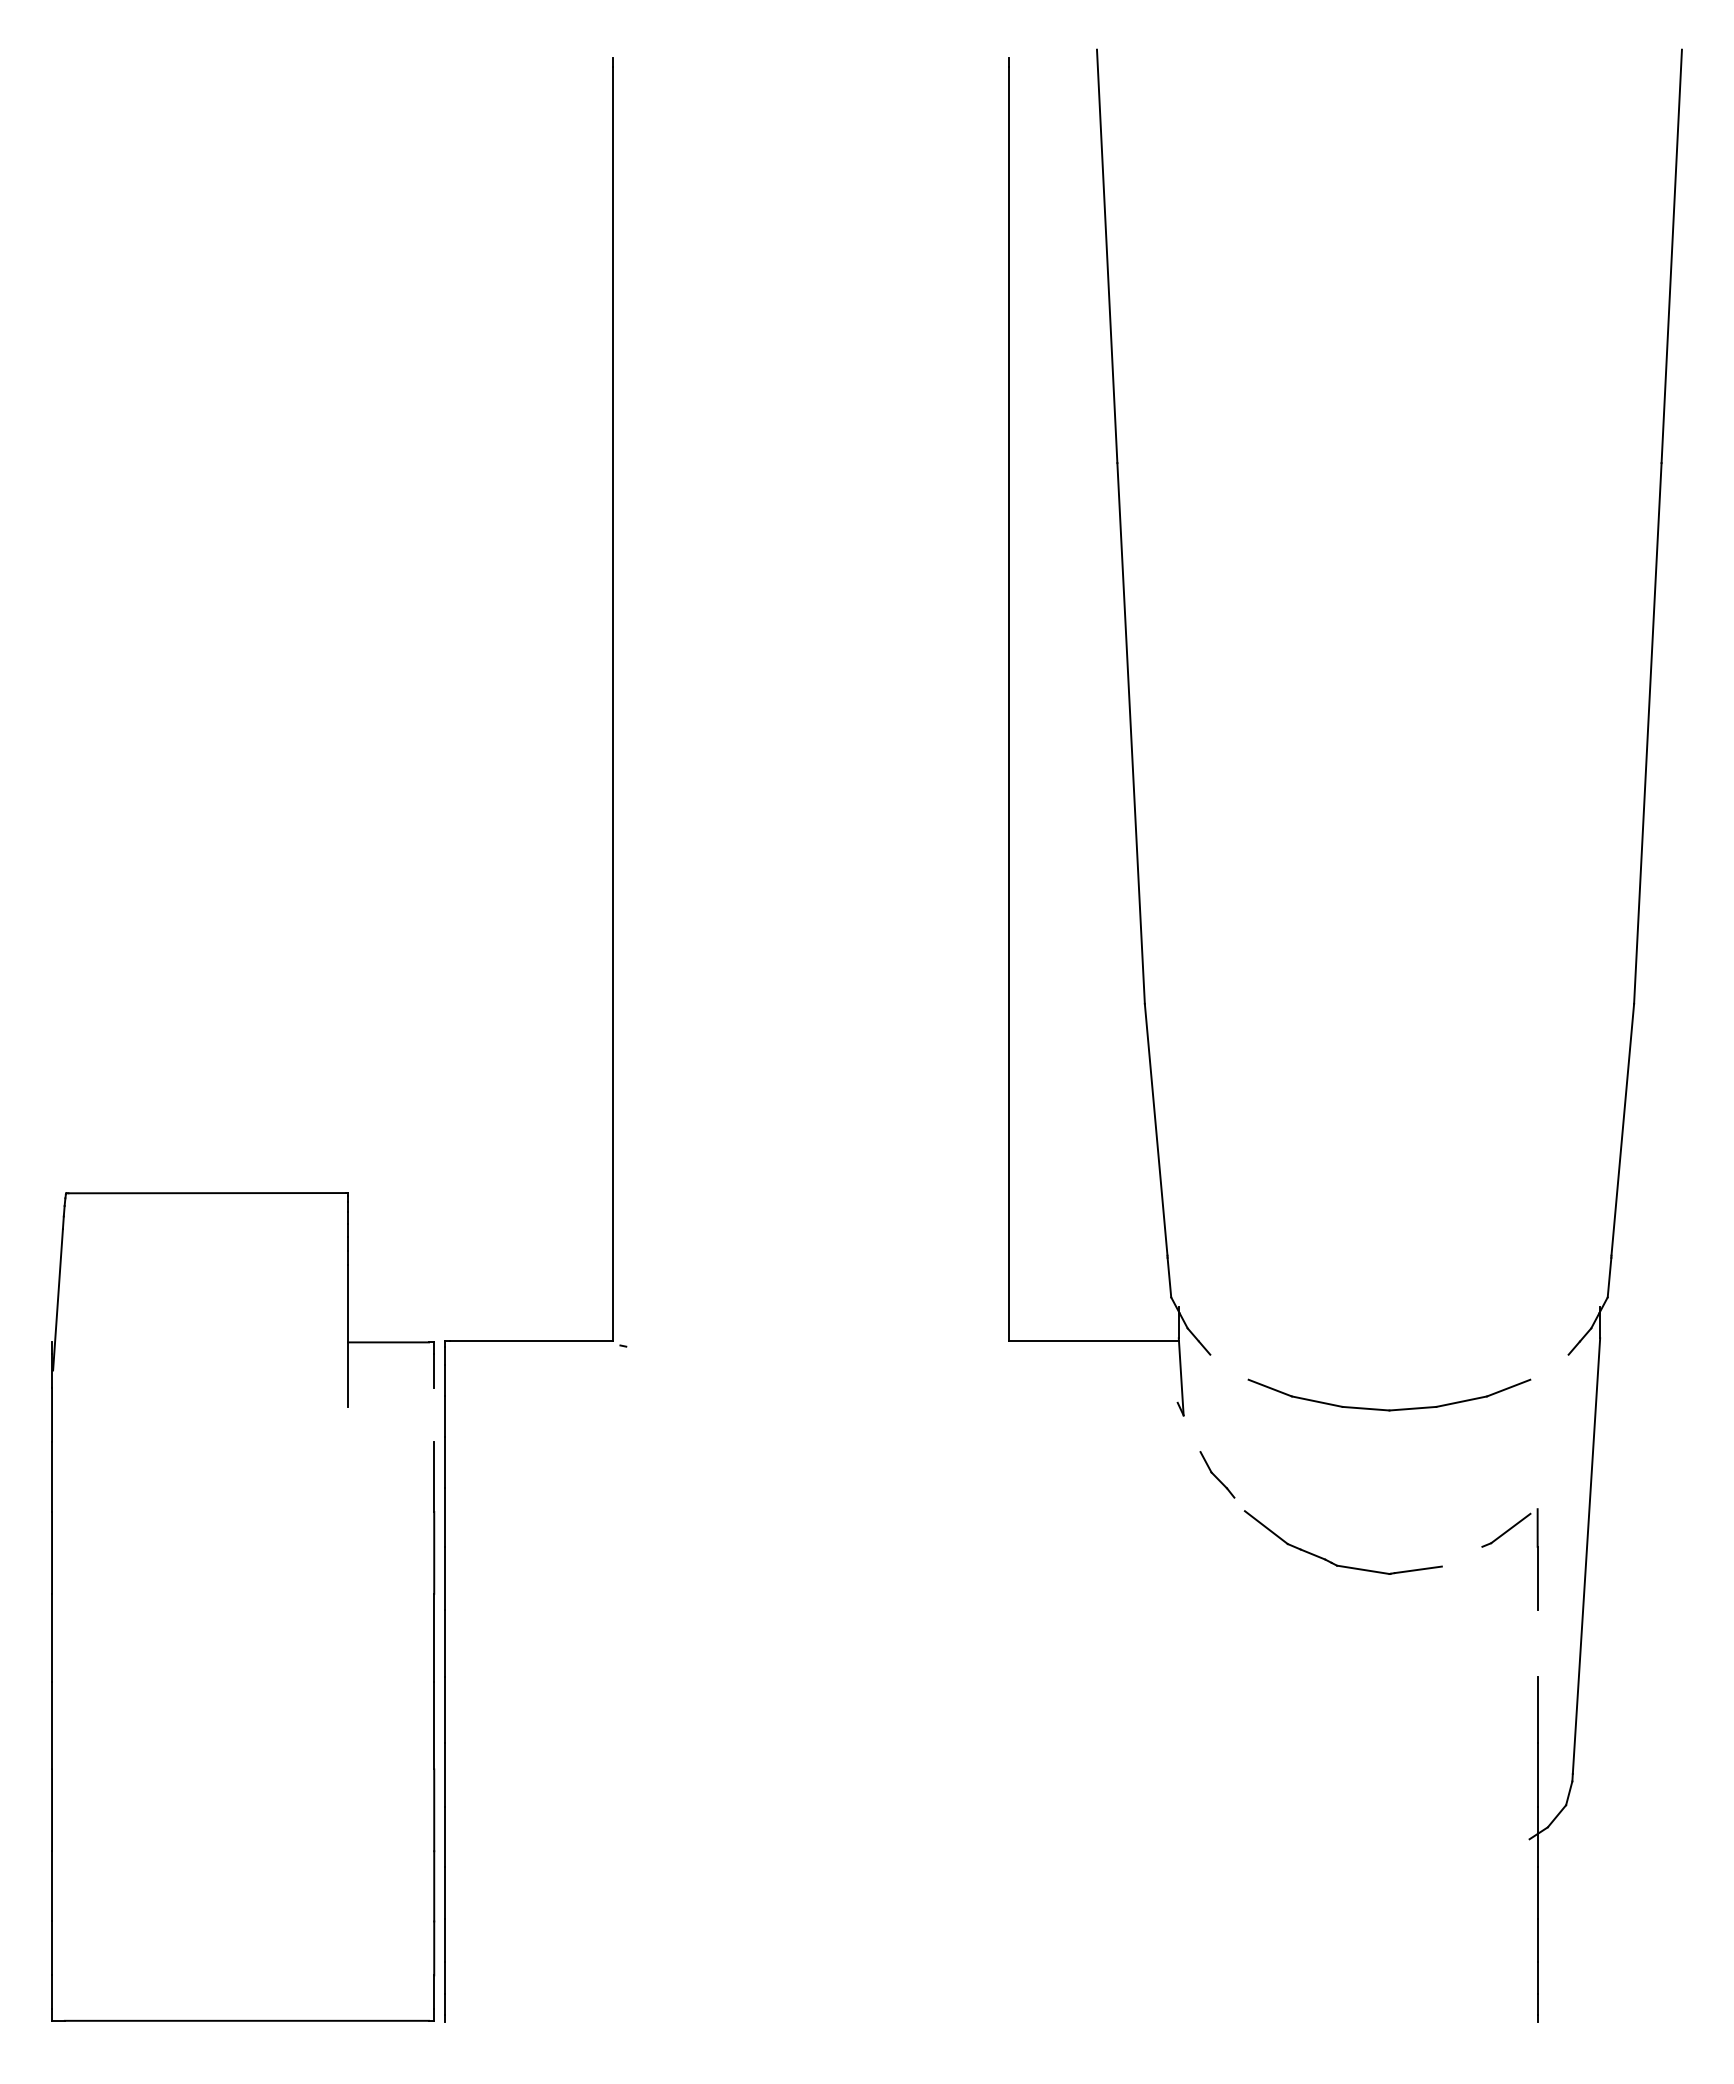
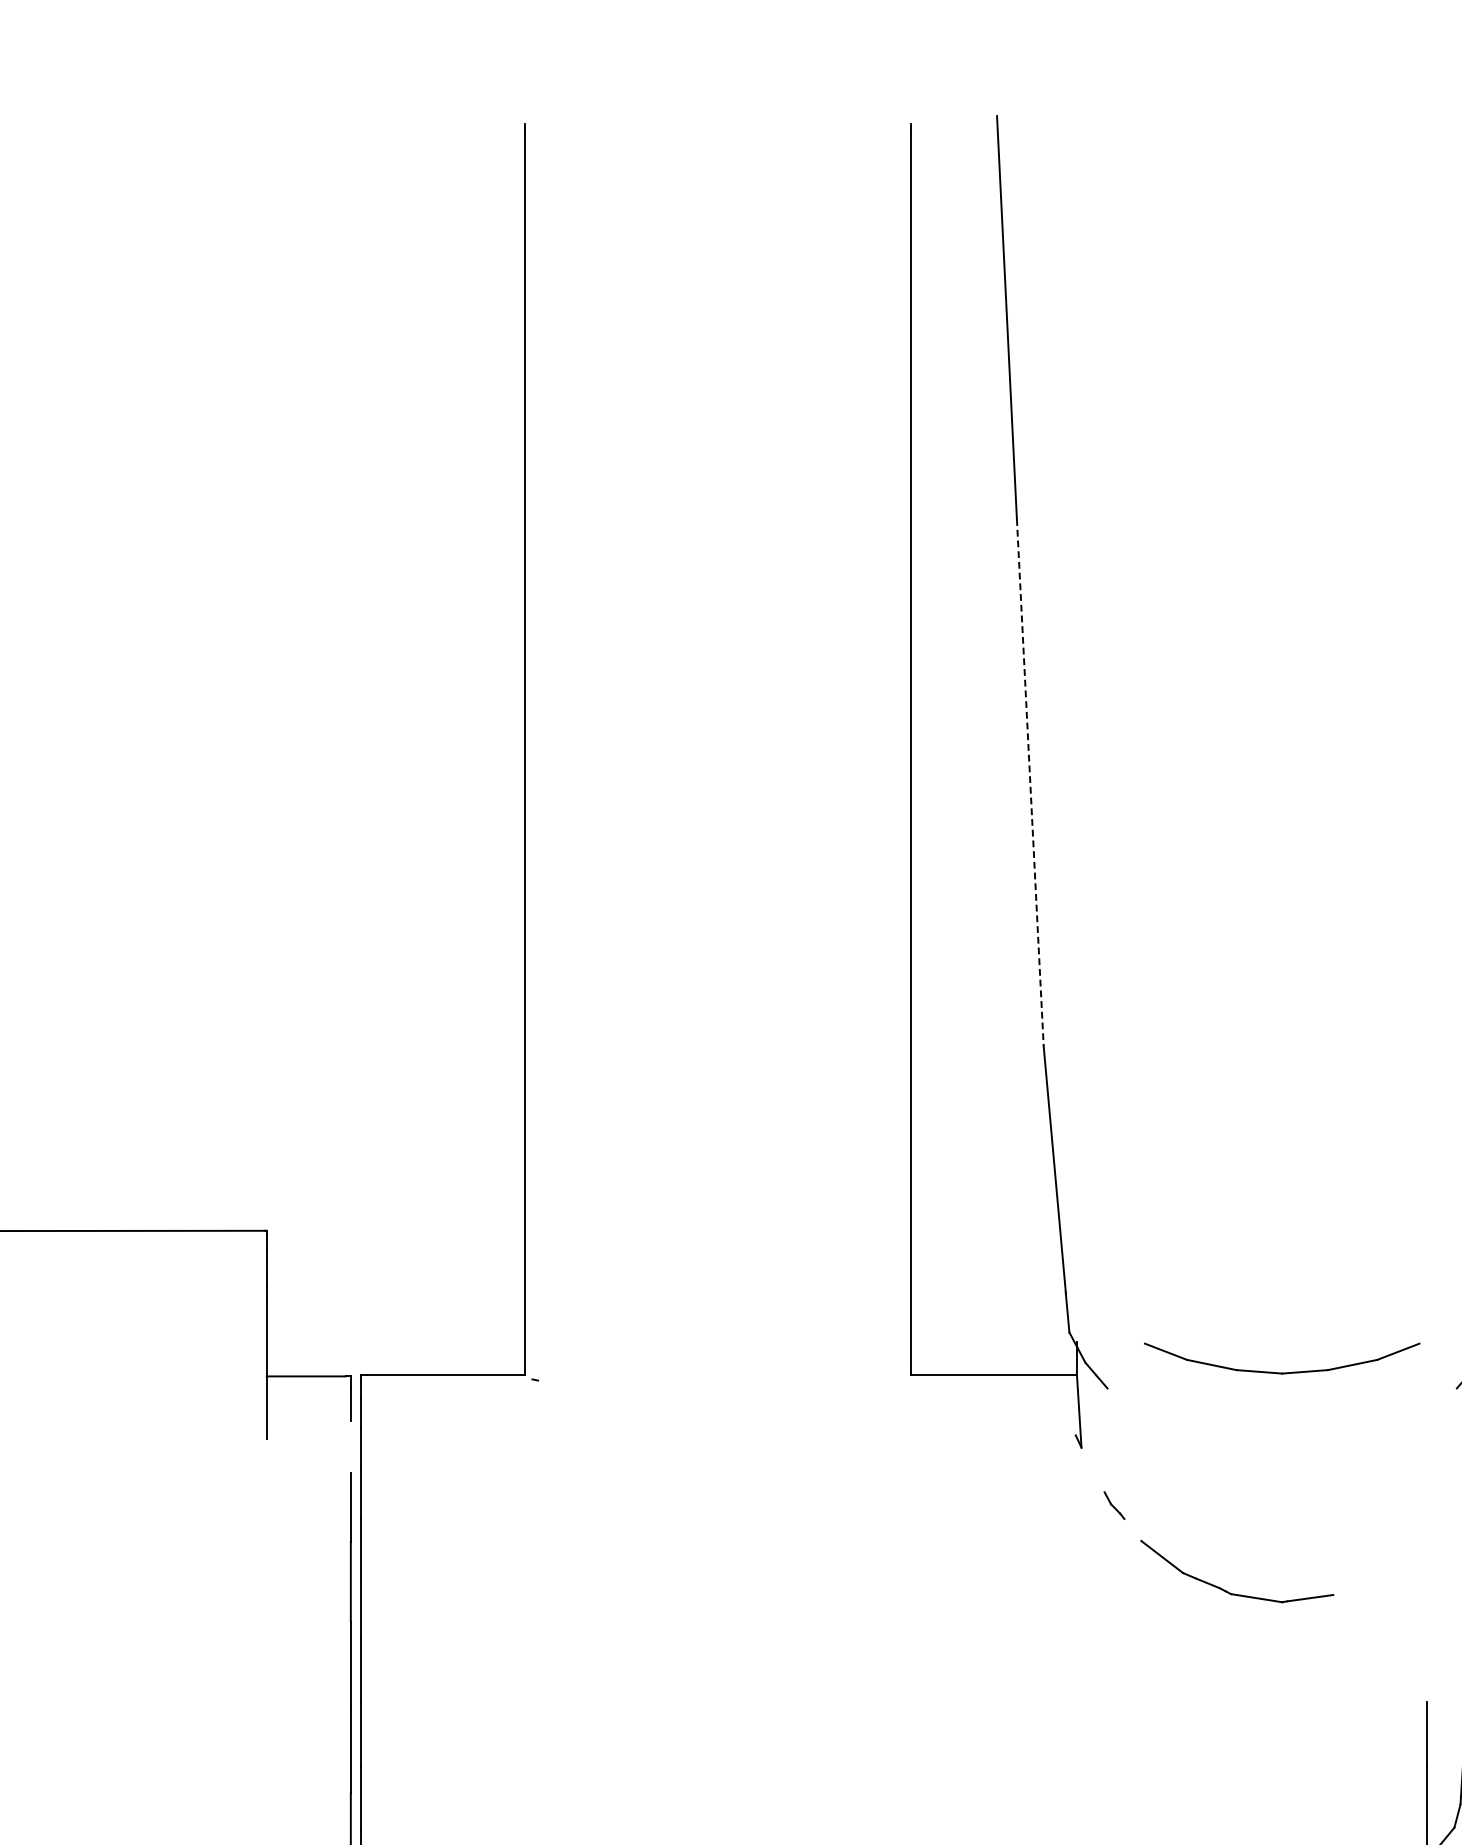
line: (1131, 733) -> (1030, 782), solid -> dashed
part: (1389, 1409) -> (1282, 1372), moved
part: (1217, 1474) -> (1114, 1505), size x0.6
part: (1495, 1541) -> (1385, 1570), removed

